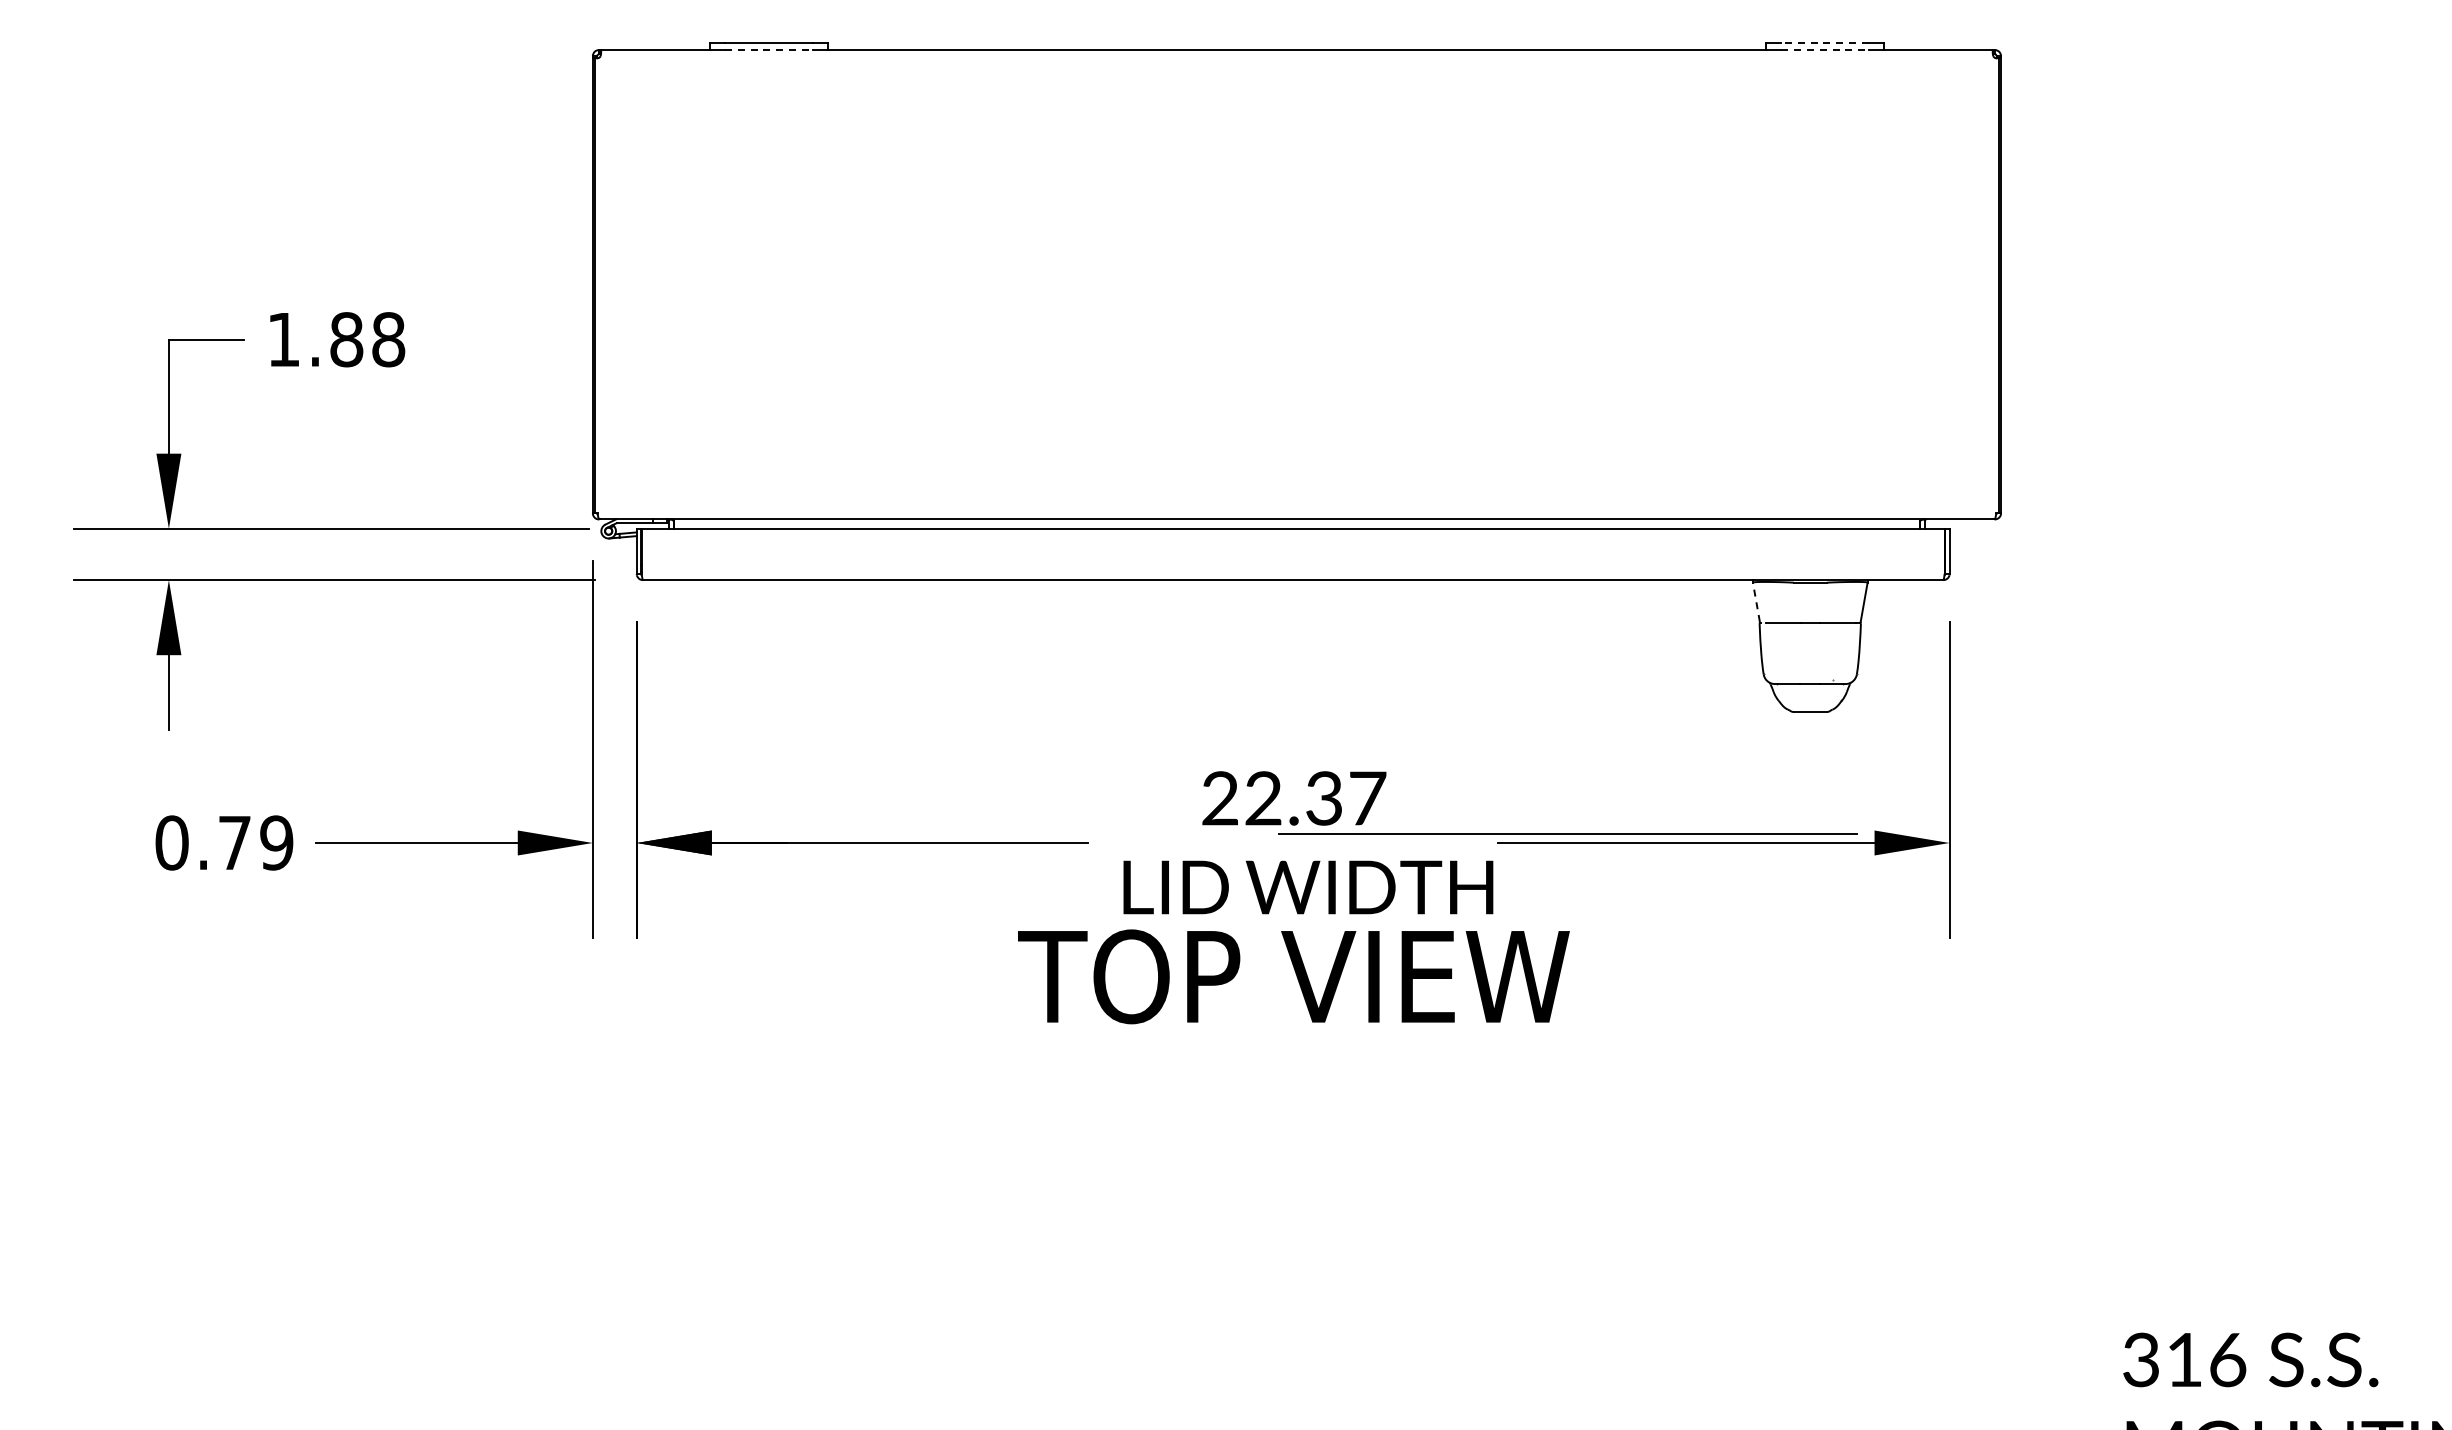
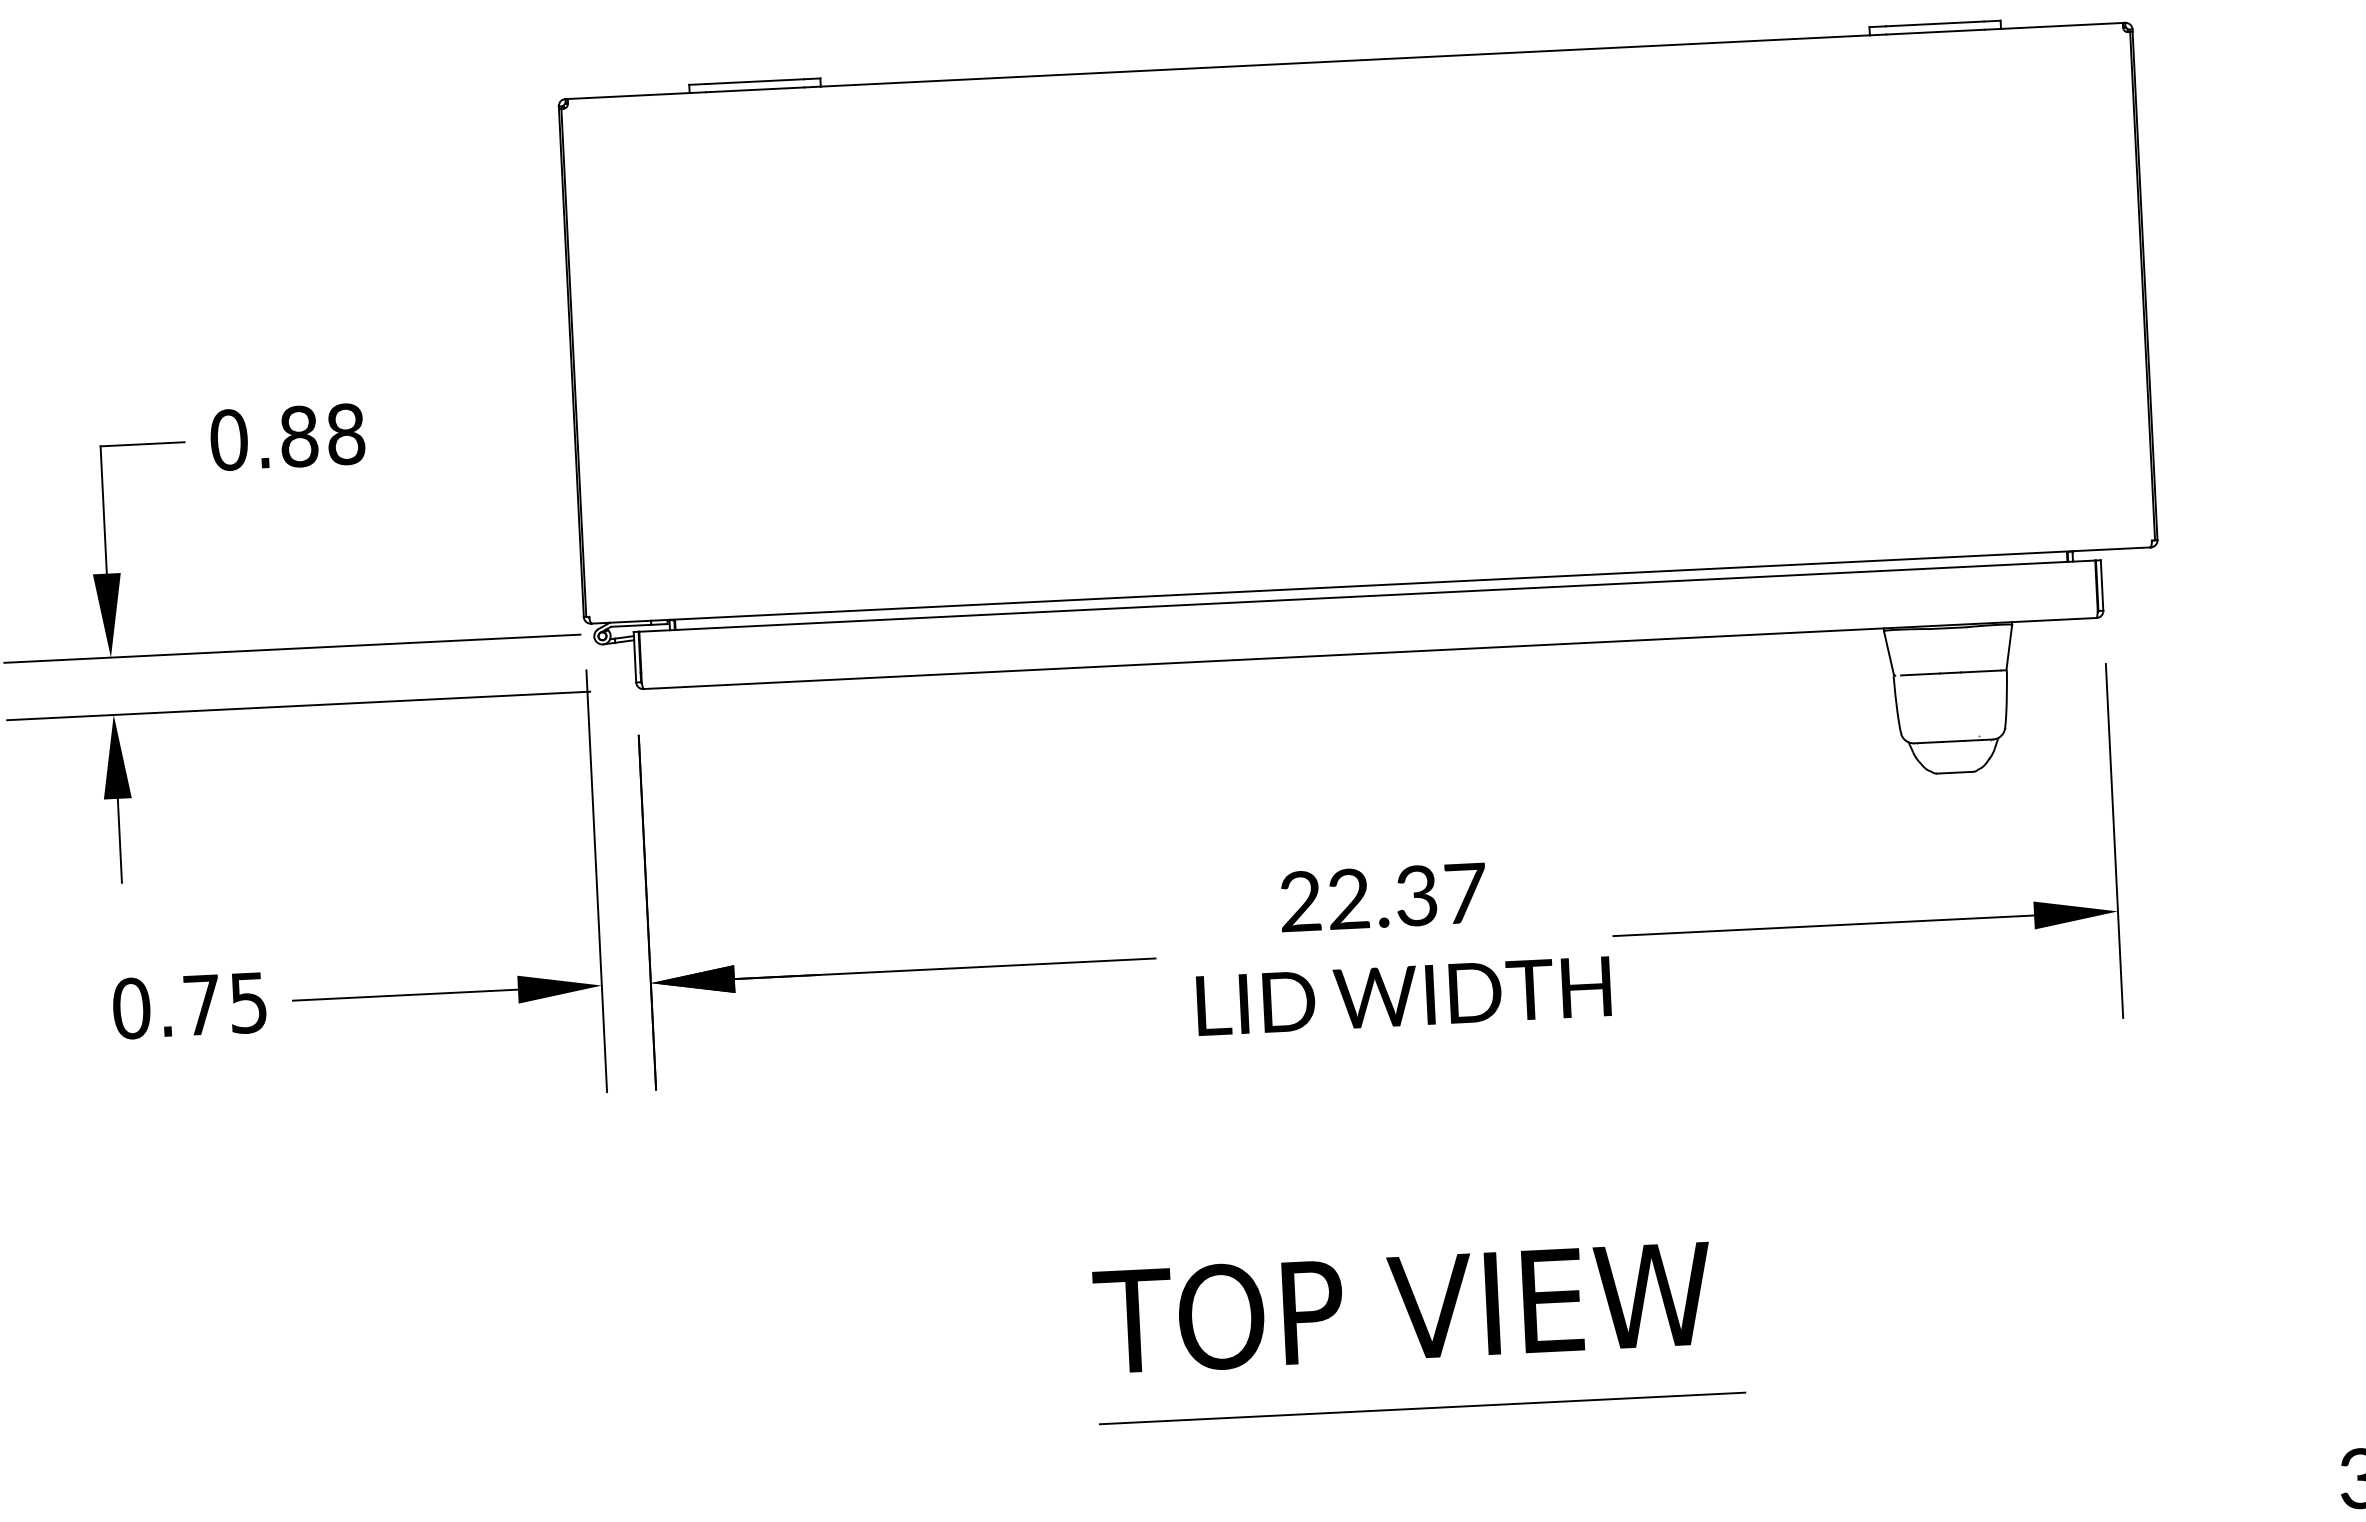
line: (1824, 42) -> (1934, 23), dashed -> solid
line: (769, 50) -> (755, 90), dashed -> solid
line: (1825, 50) -> (1935, 32), dashed -> solid
text: (283, 339) -> (228, 439), 1.88 -> 0.88
line: (1756, 602) -> (1889, 653), dashed -> solid
line: (1567, 833) -> (1421, 1407), moved
text: (276, 842) -> (248, 1002), 0.79 -> 0.75
text: (1293, 976) -> (1402, 1307), moved

